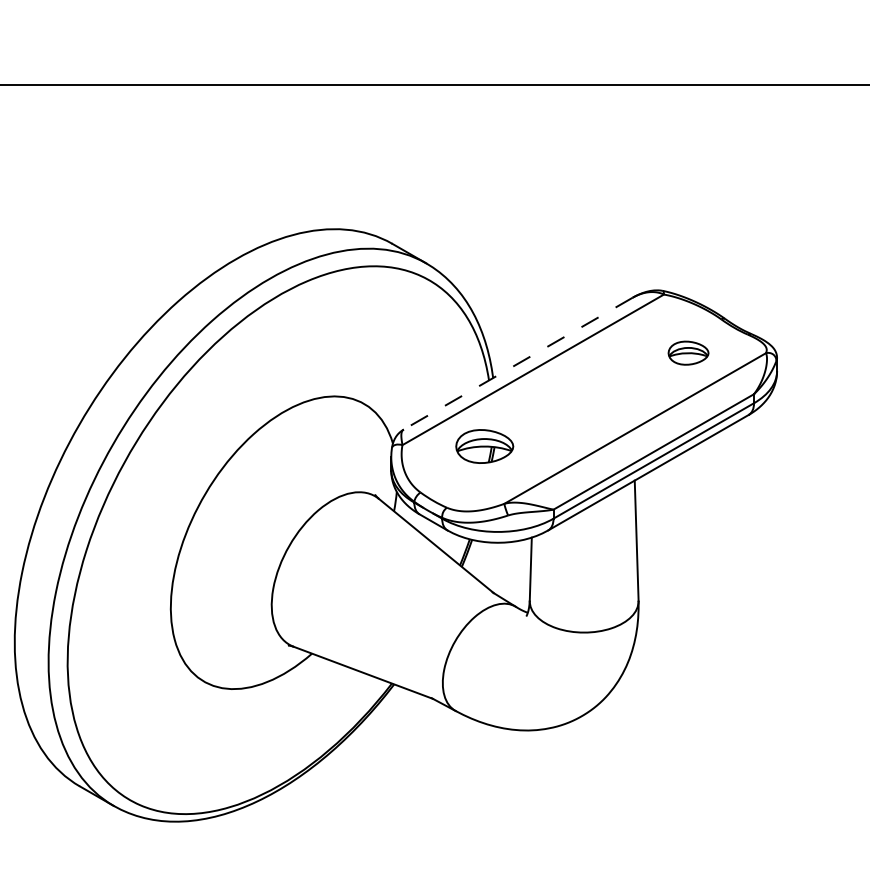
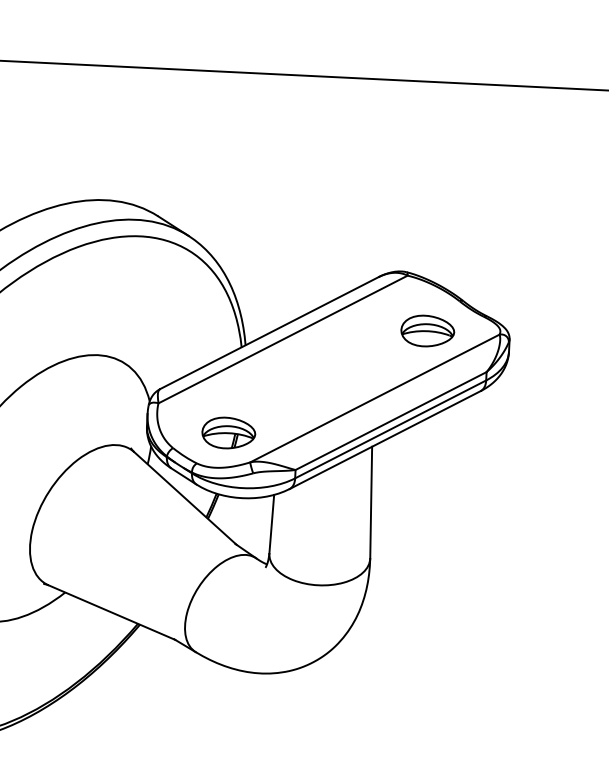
part: (688, 352) -> (427, 330), size x1.43
line: (517, 363) -> (268, 332), dashed -> solid
part: (484, 446) -> (228, 433), moved

